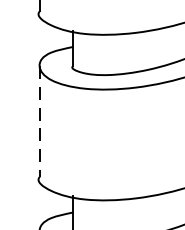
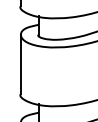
line: (38, 121) -> (20, 64), dashed -> solid

